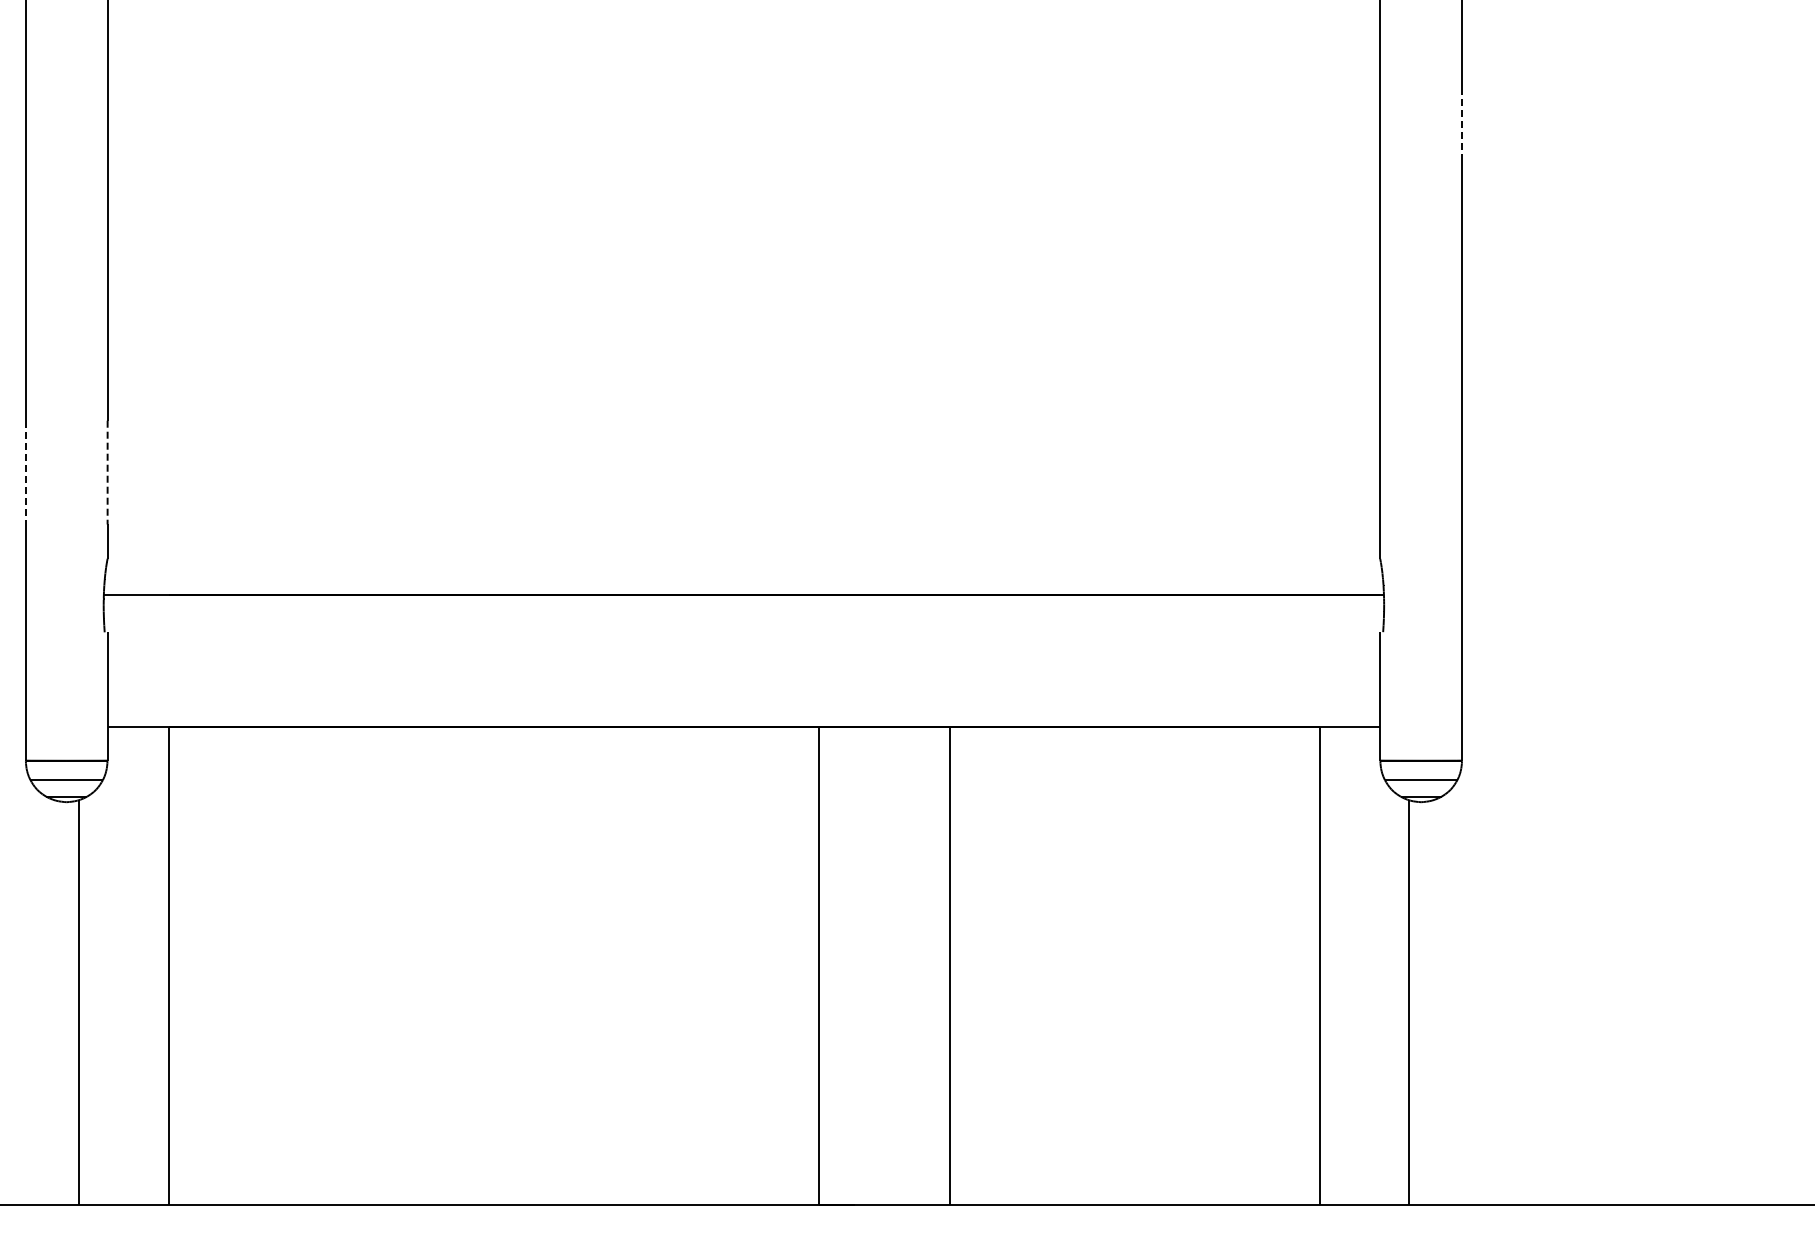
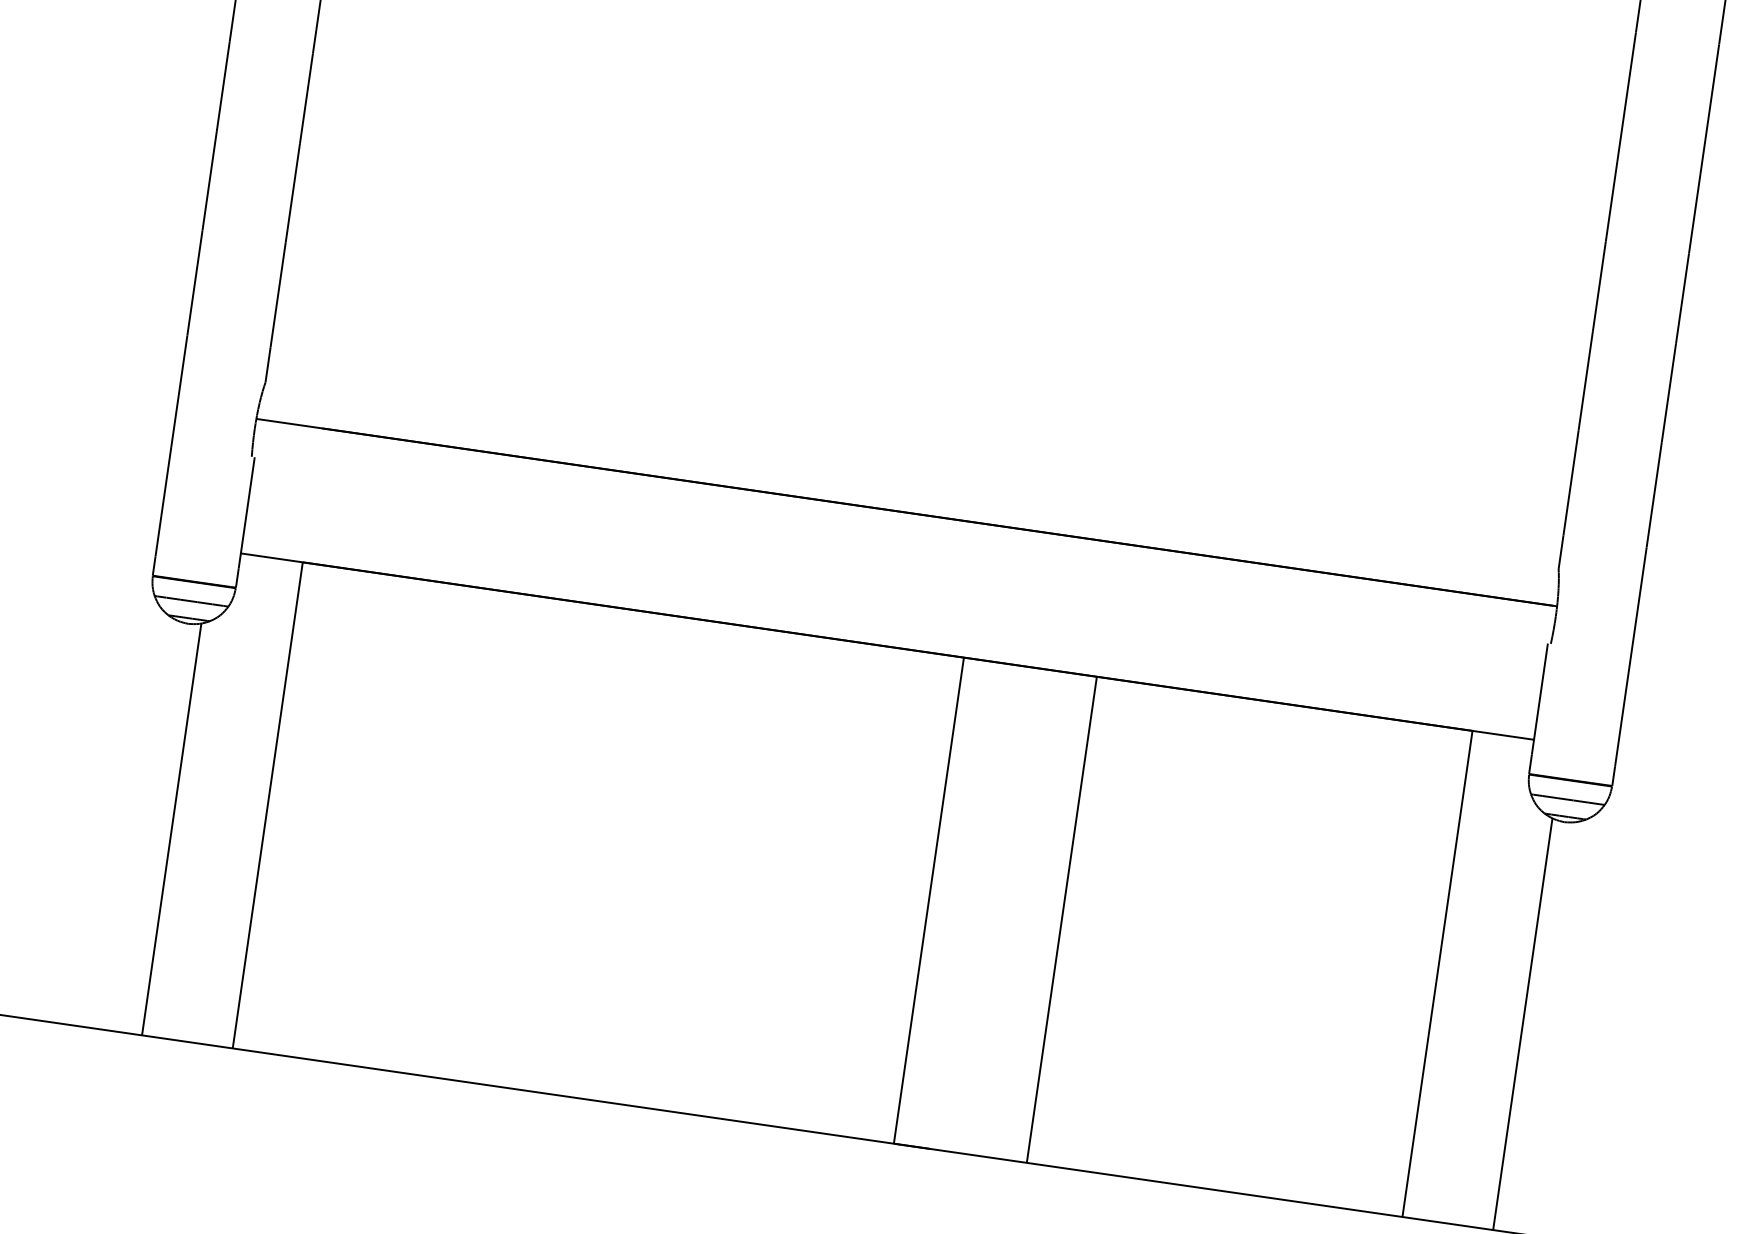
line: (1462, 123) -> (1705, 138), dashed -> solid
line: (25, 472) -> (194, 282), dashed -> solid
line: (107, 472) -> (278, 294), dashed -> solid

